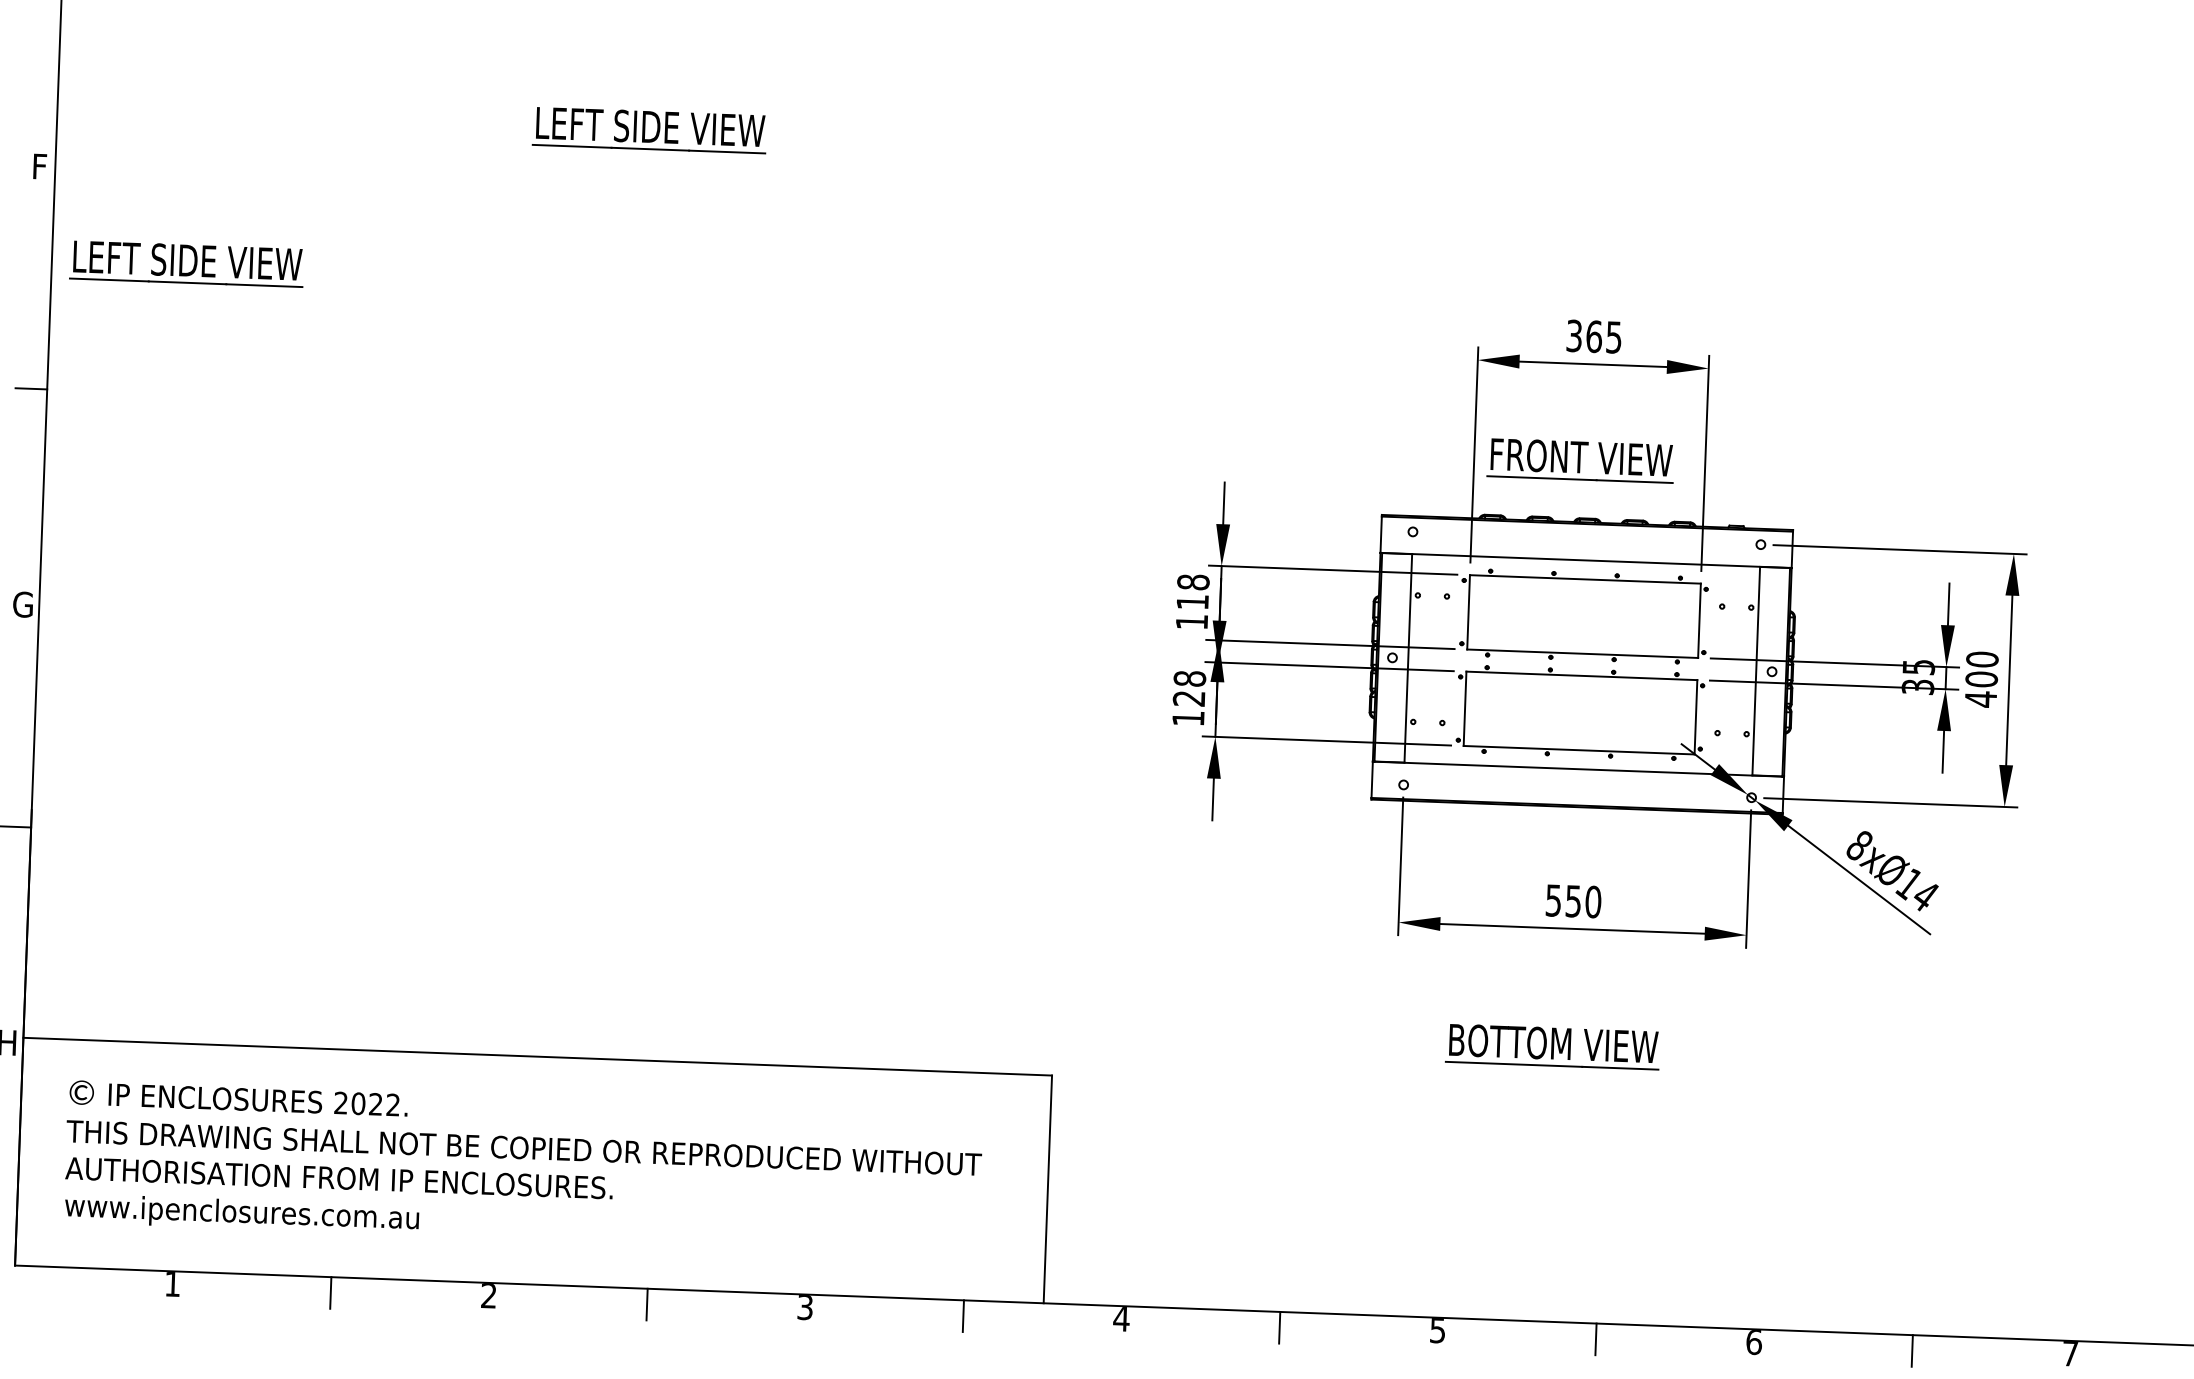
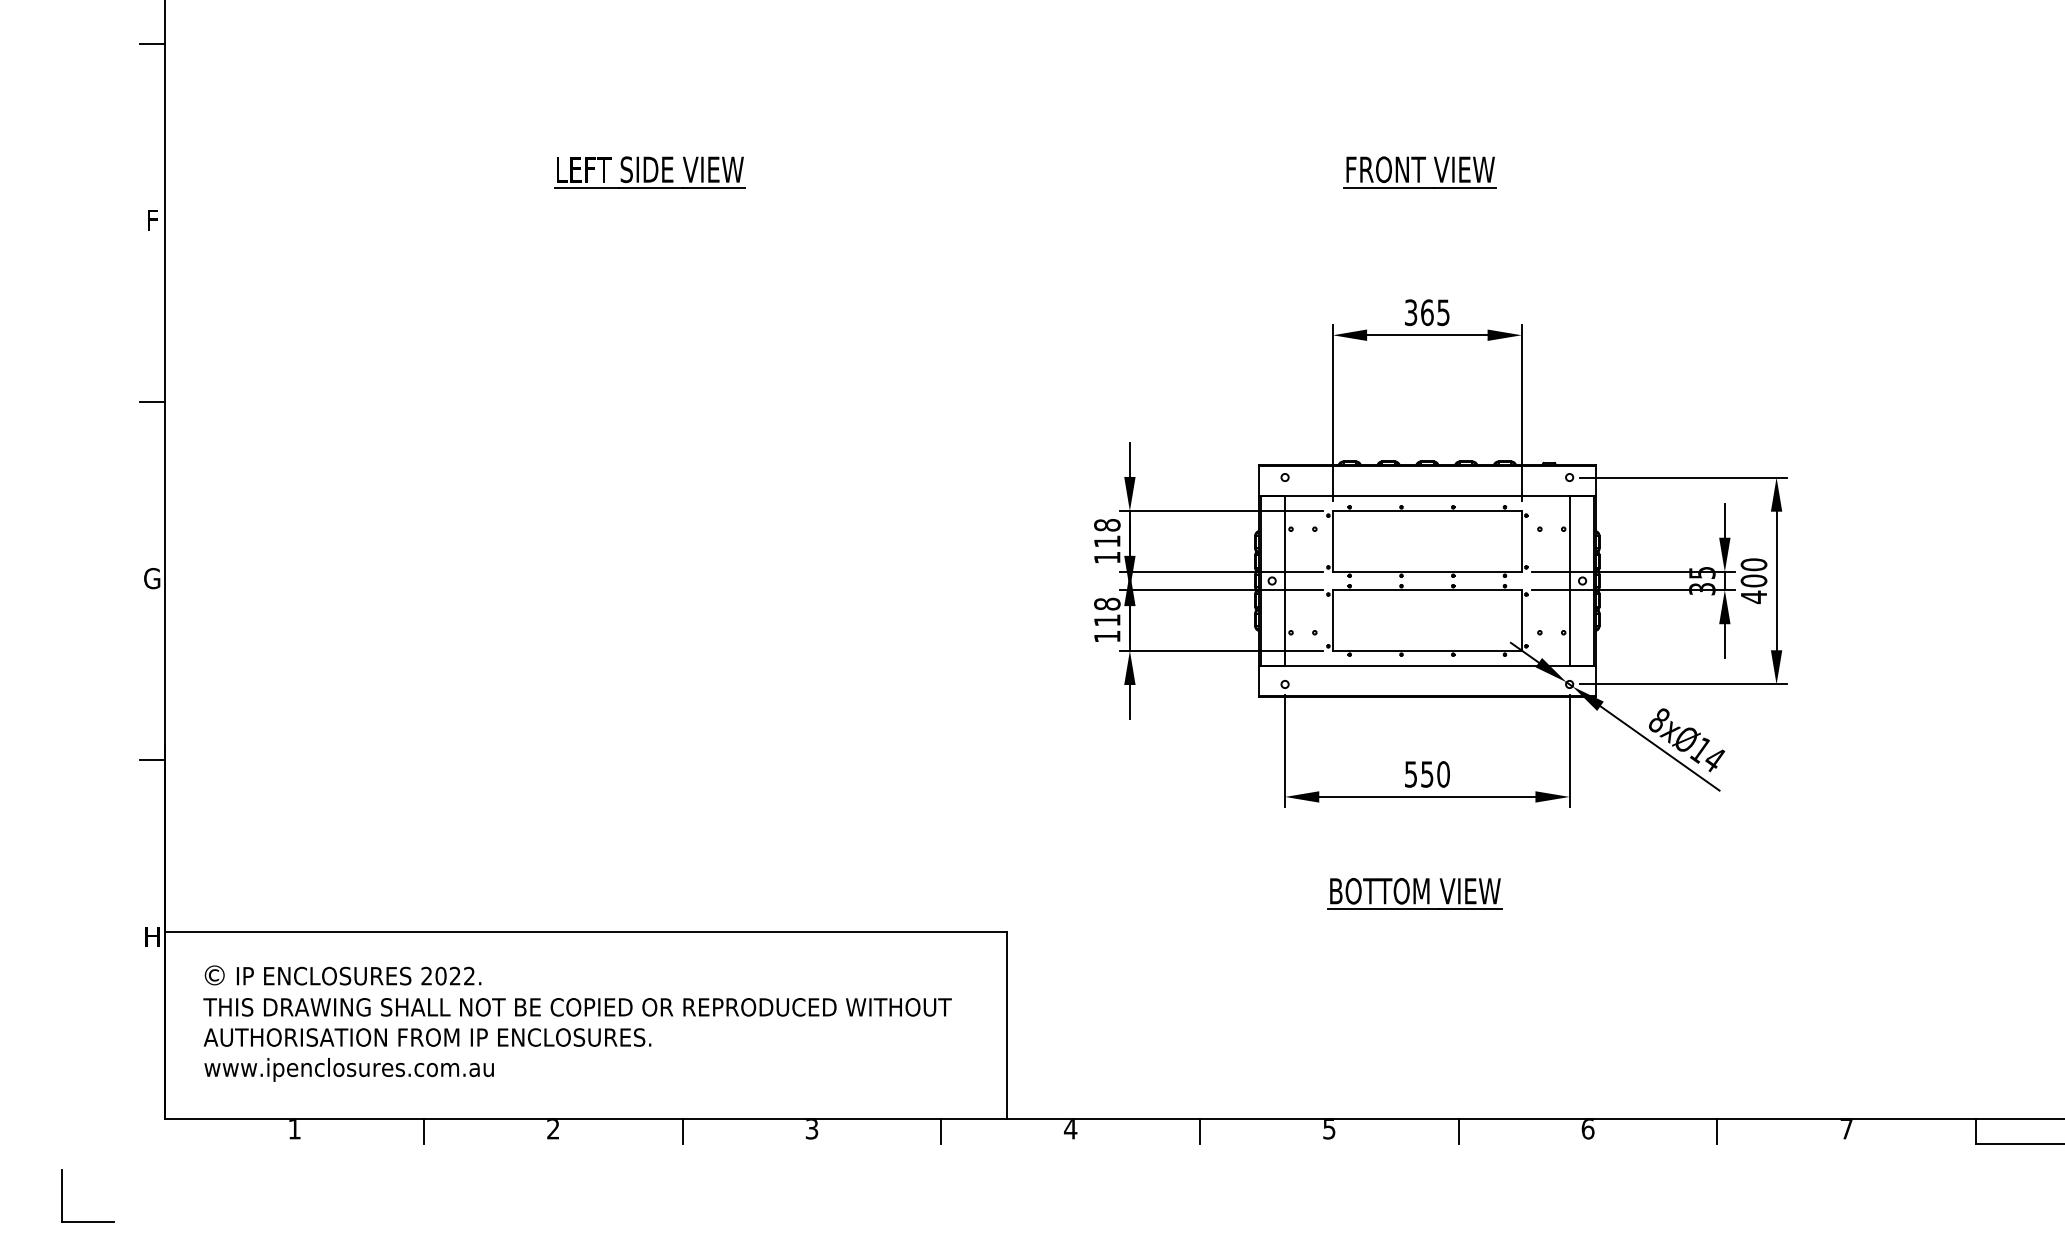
part: (186, 264) -> (275, 295), removed
part: (1580, 460) -> (1419, 172), moved
text: (1189, 698) -> (1107, 620), 128 -> 118

